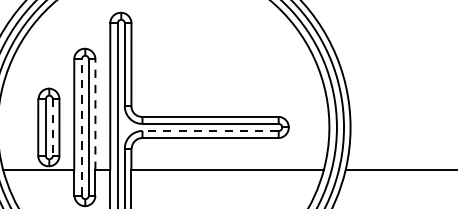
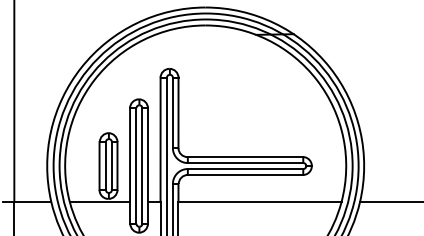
line: (94, 115) -> (147, 155), dashed -> solid
line: (52, 128) -> (111, 166), dashed -> solid
line: (81, 128) -> (136, 166), dashed -> solid
line: (210, 131) -> (245, 169), dashed -> solid

